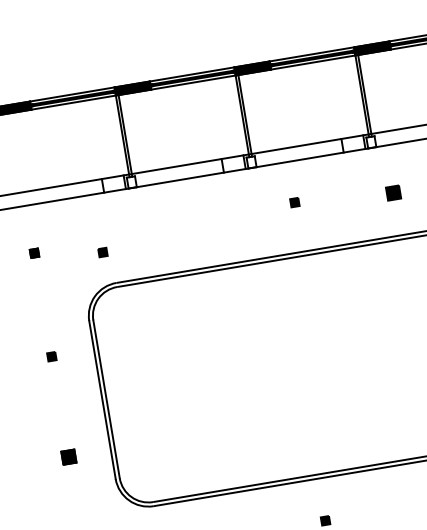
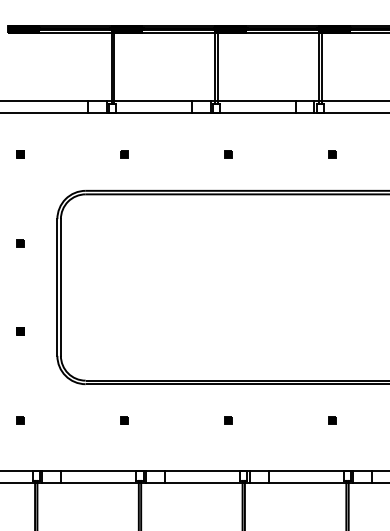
part: (394, 193) -> (332, 154), size x0.62
part: (295, 202) -> (228, 154), moved
part: (102, 252) -> (124, 154), moved
part: (68, 457) -> (20, 331), size x0.62

